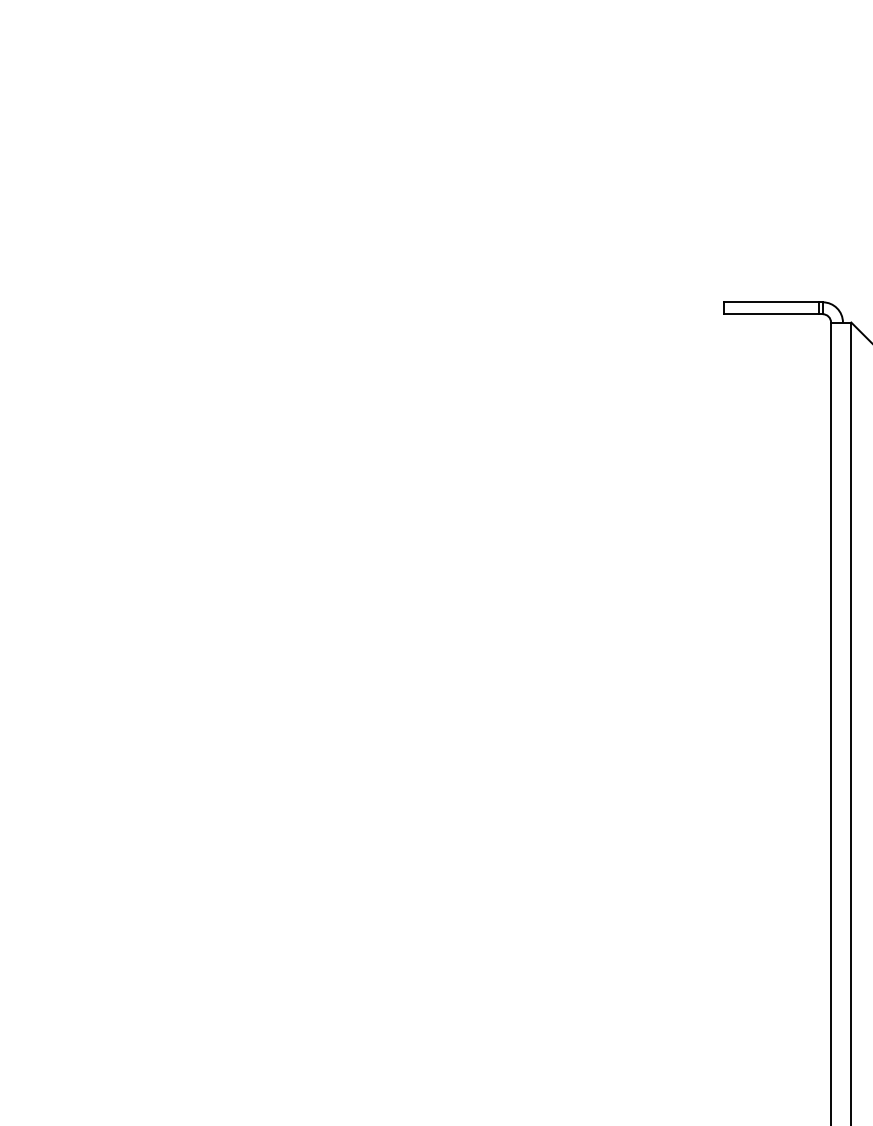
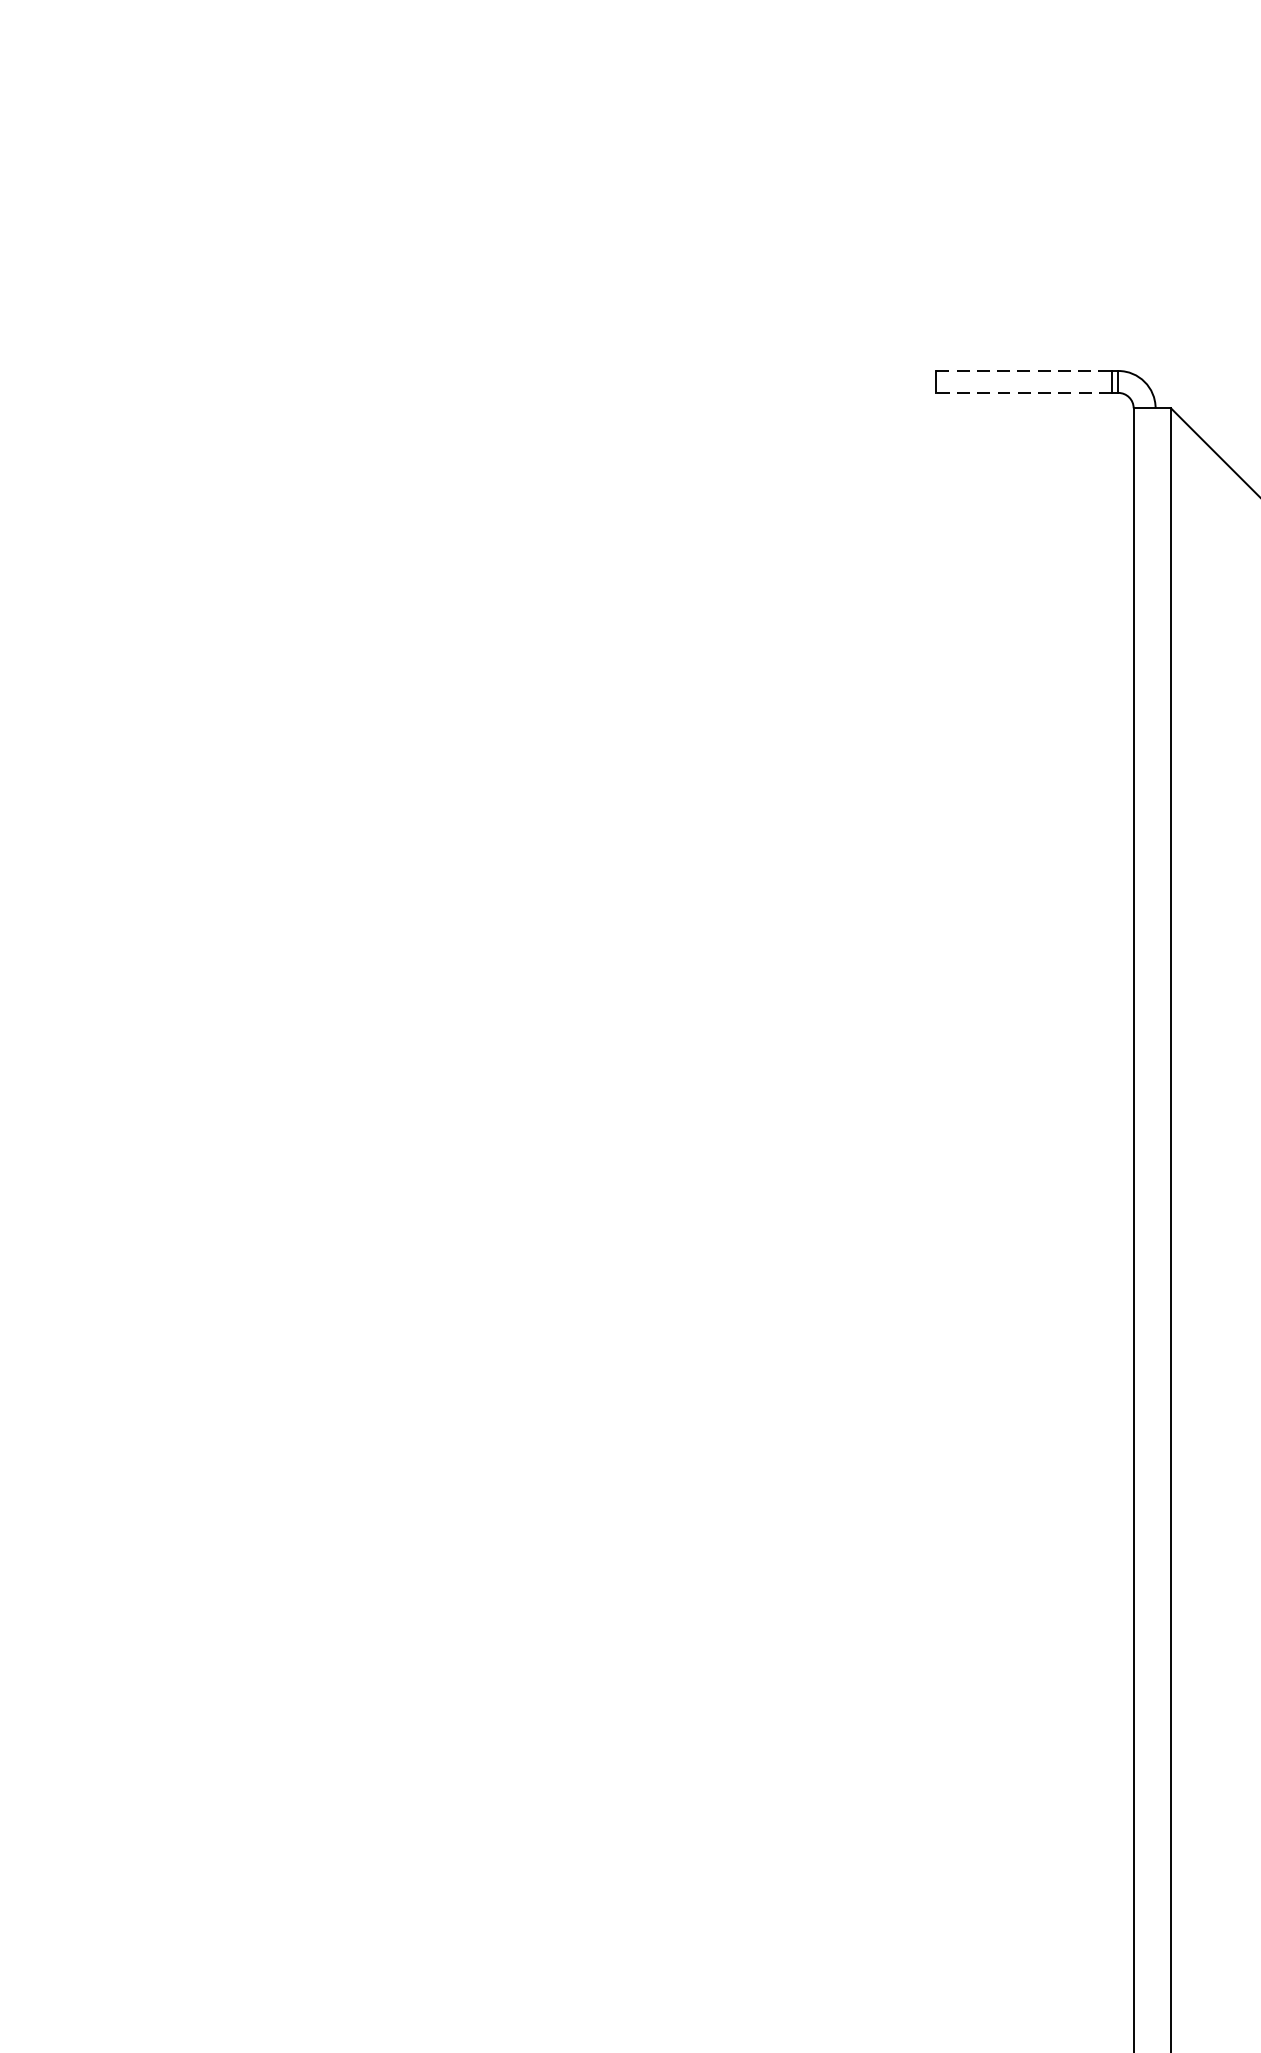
line: (771, 302) -> (1023, 371), solid -> dashed
line: (771, 314) -> (1023, 393), solid -> dashed

